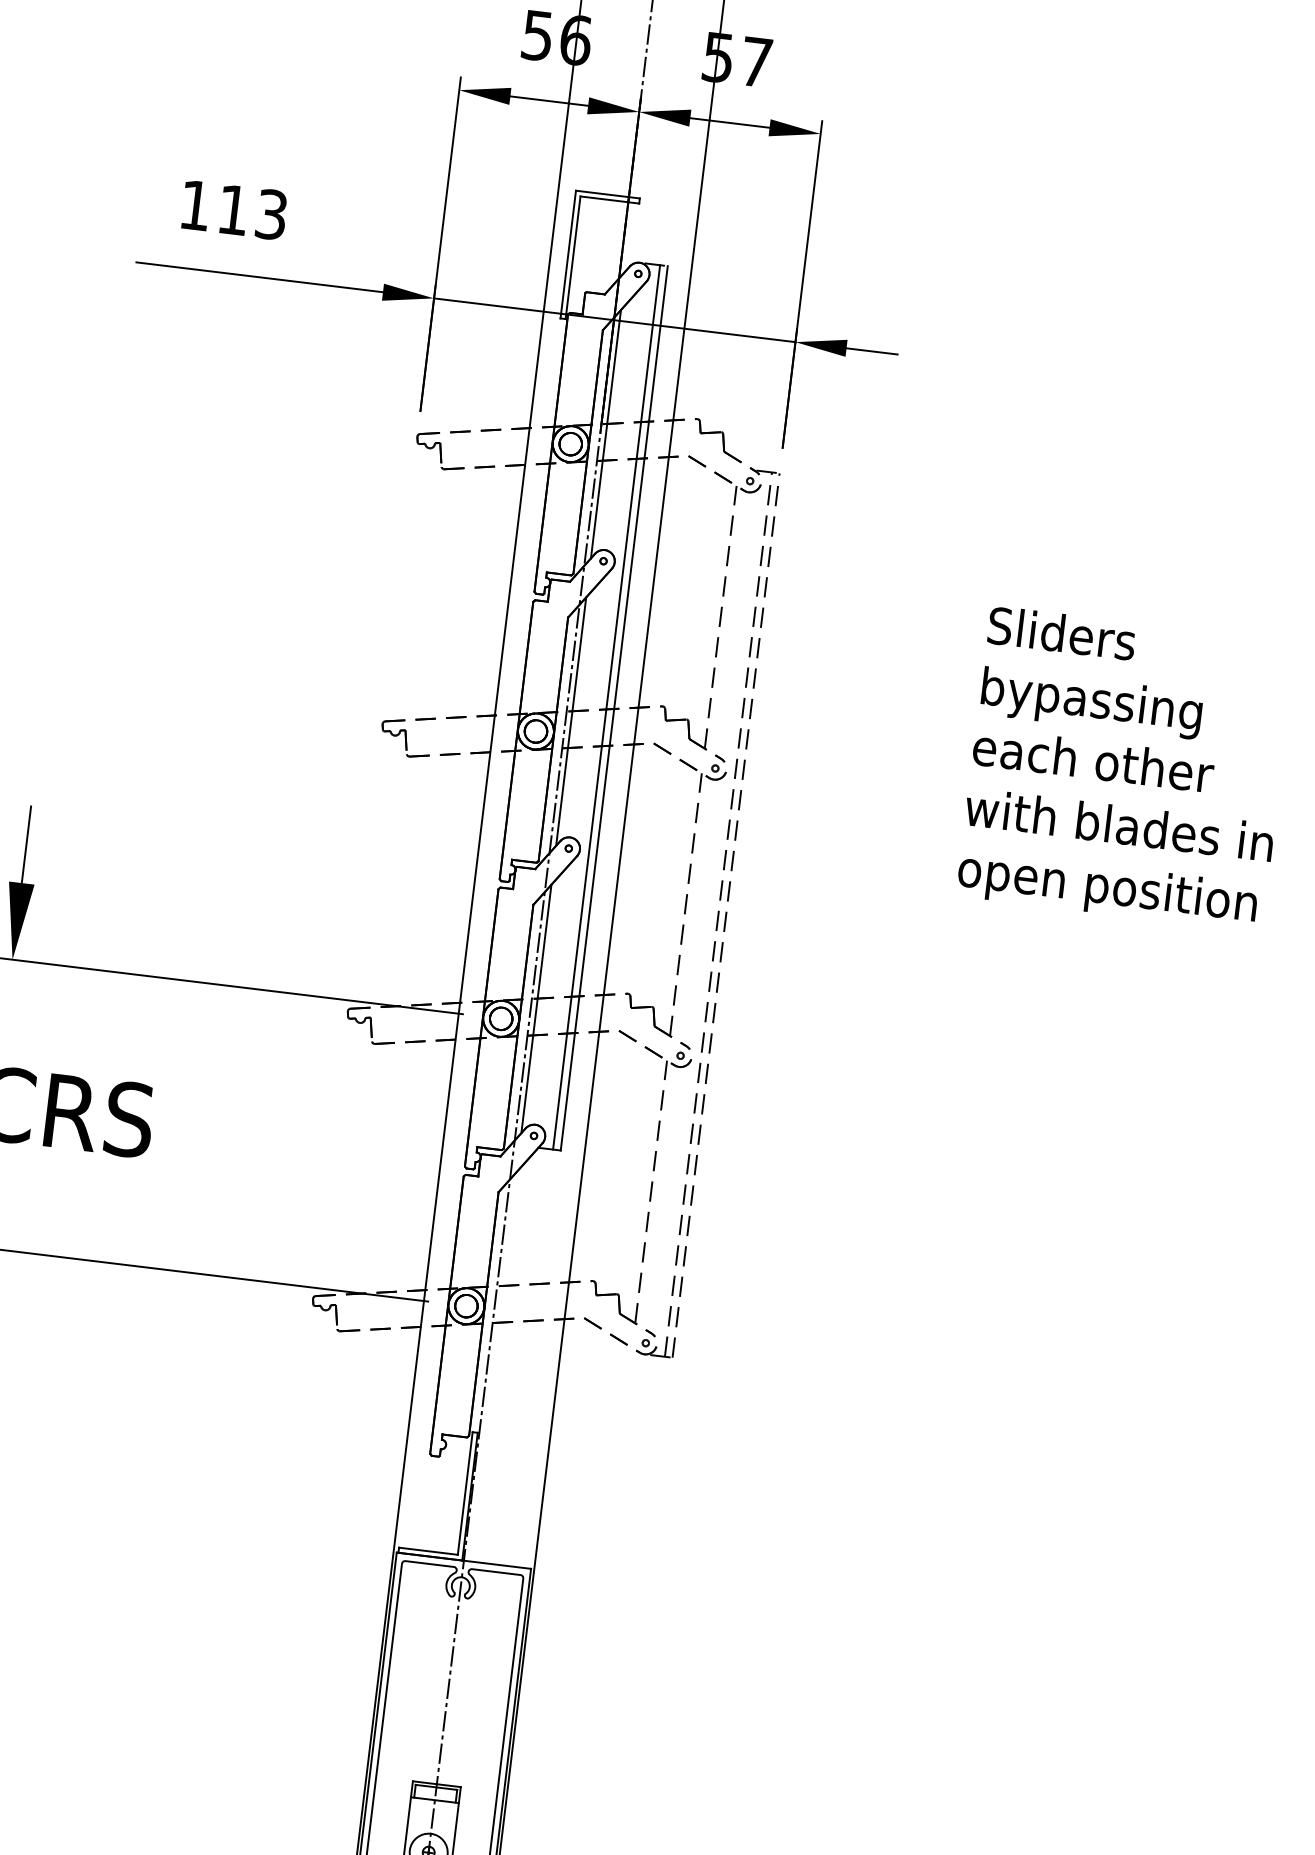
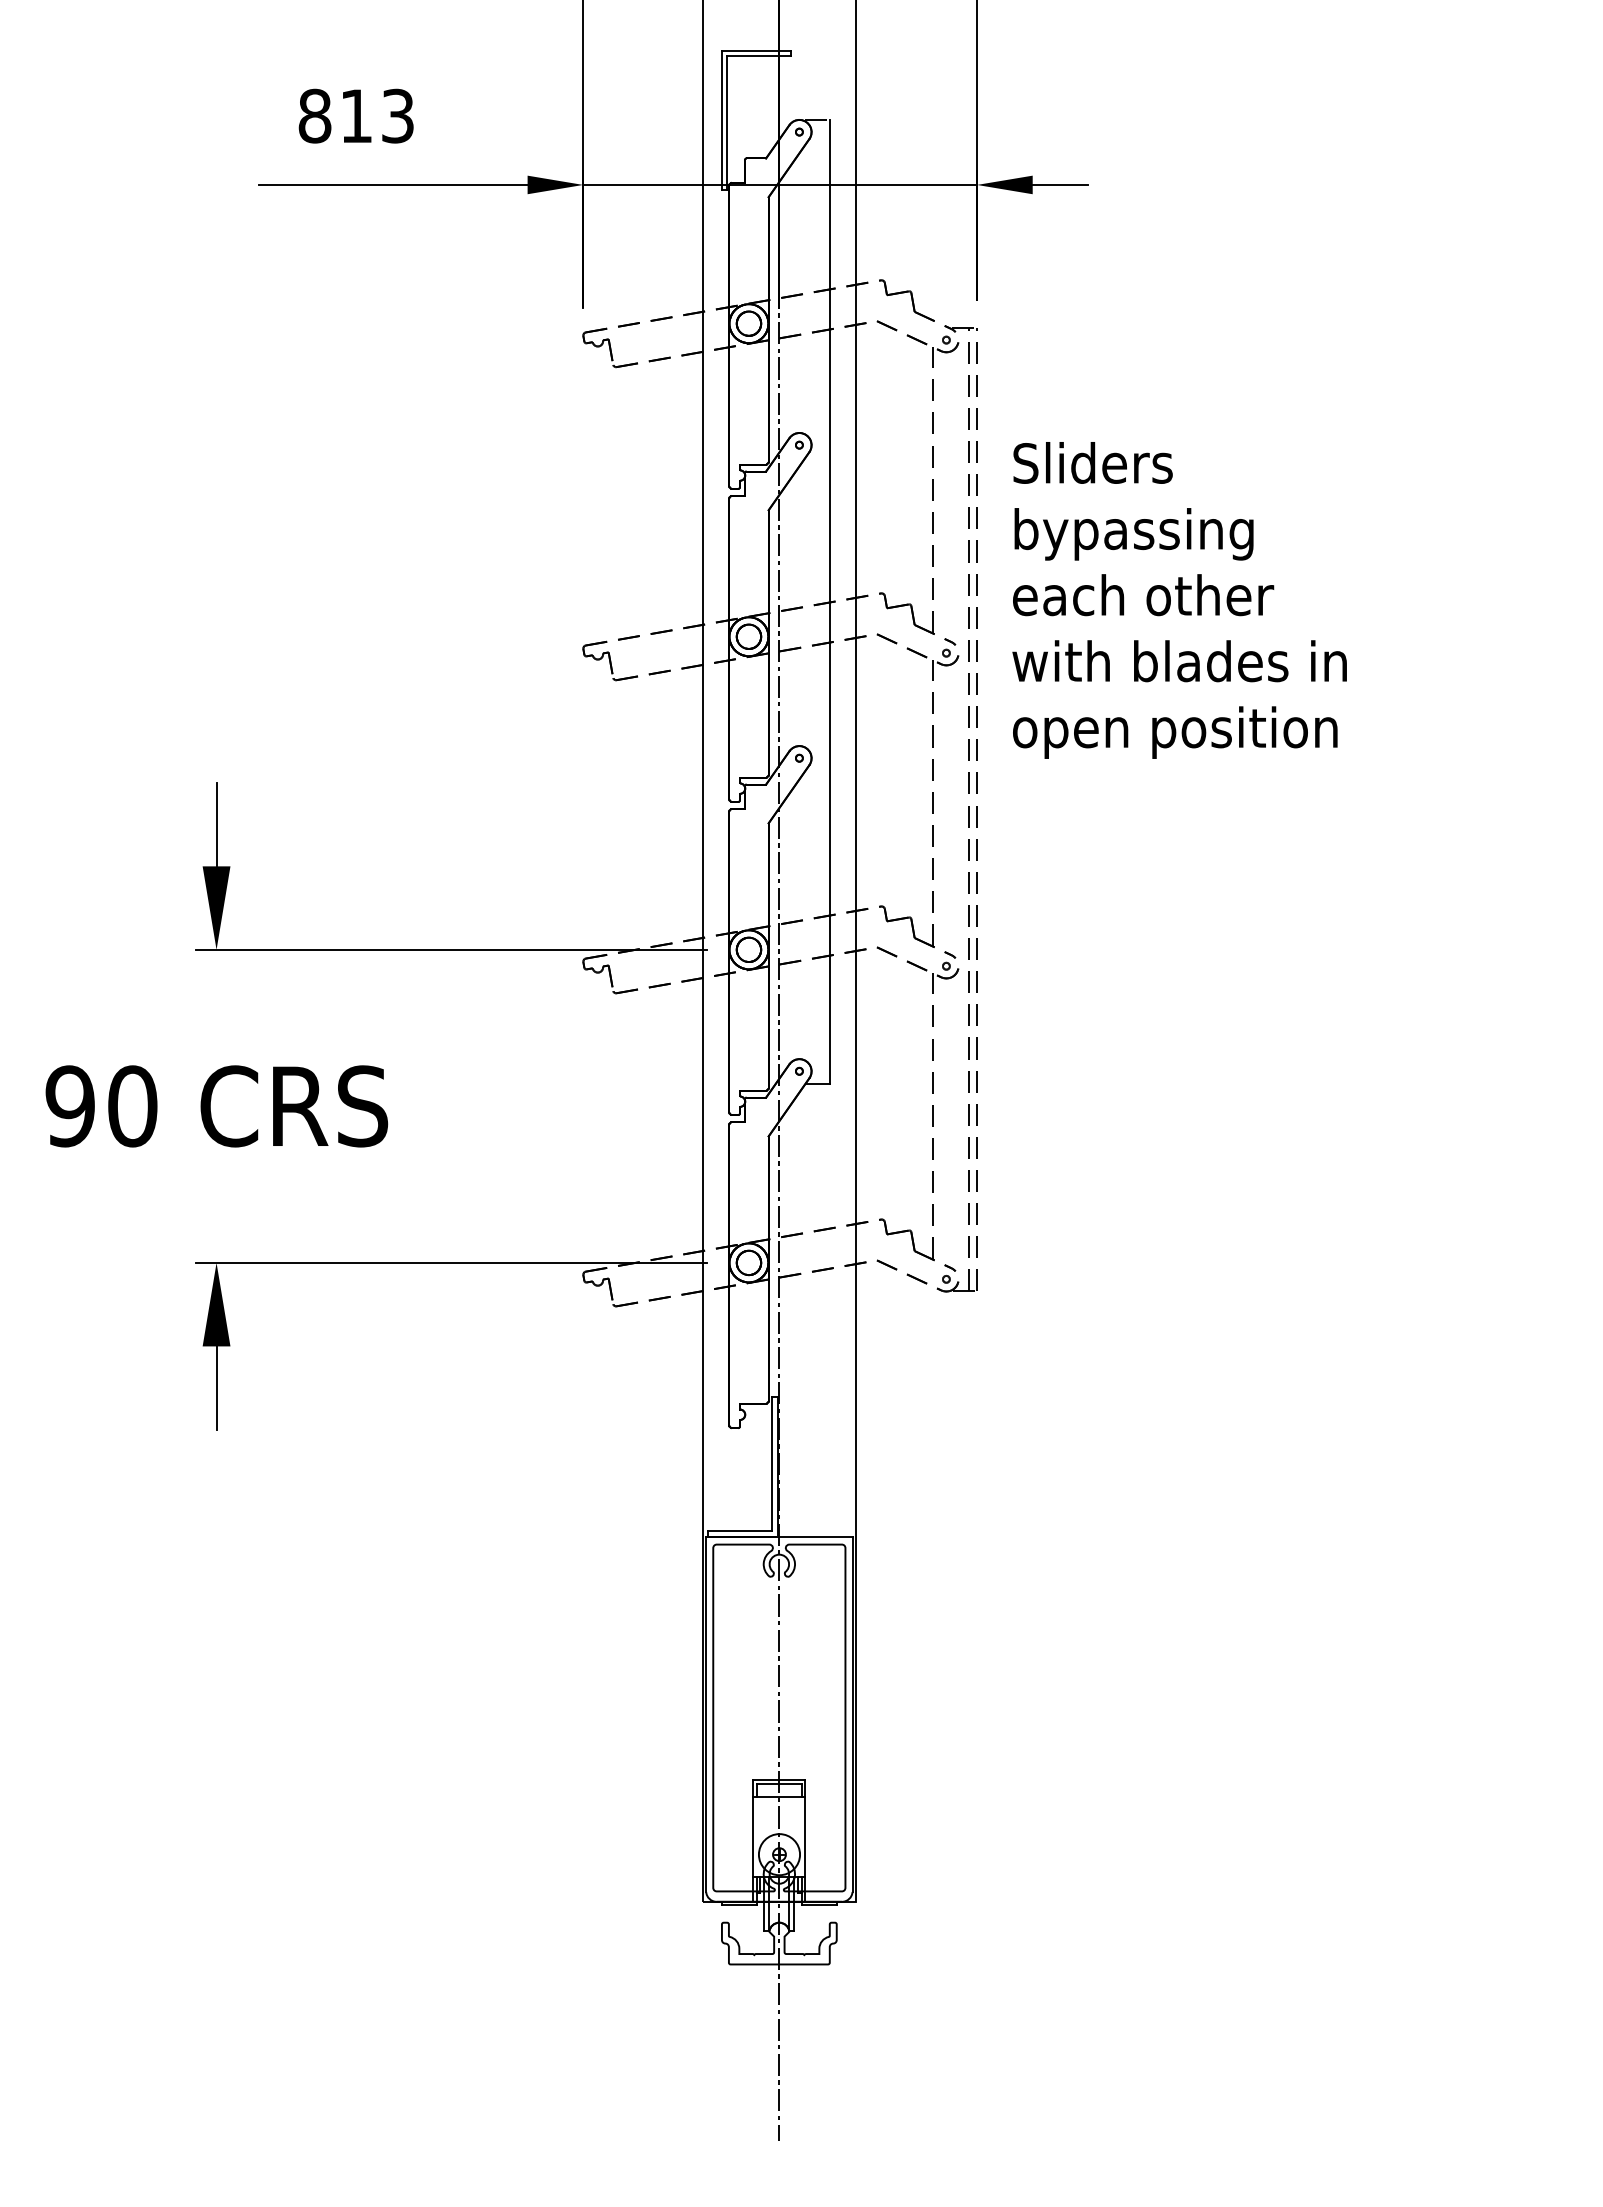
text: (195, 204) -> (314, 115), 113 -> 813
line: (605, 434) -> (785, 308), removed
line: (606, 707) -> (821, 601), removed
line: (571, 721) -> (785, 621), removed
text: (1126, 769) -> (1179, 600), moved
line: (536, 1008) -> (785, 934), removed

